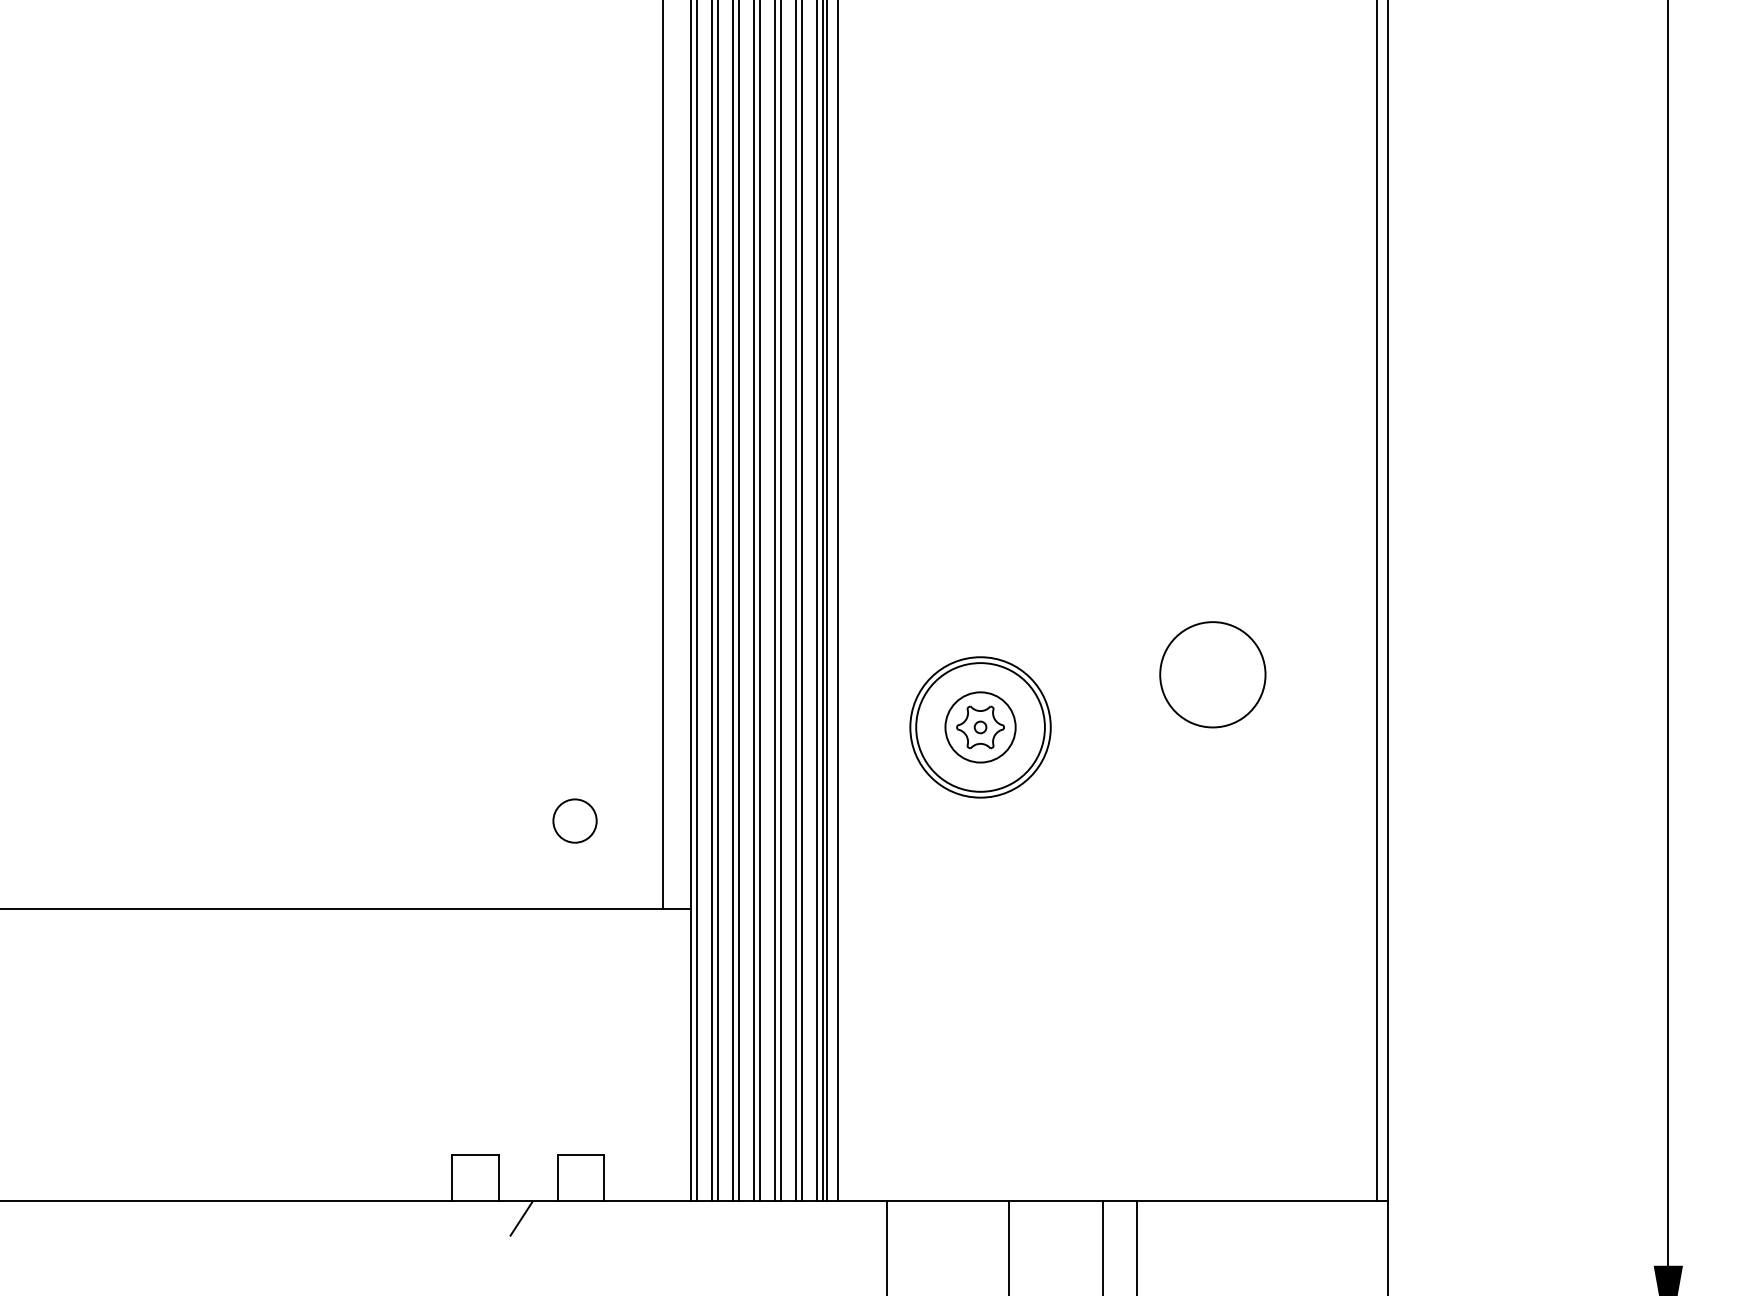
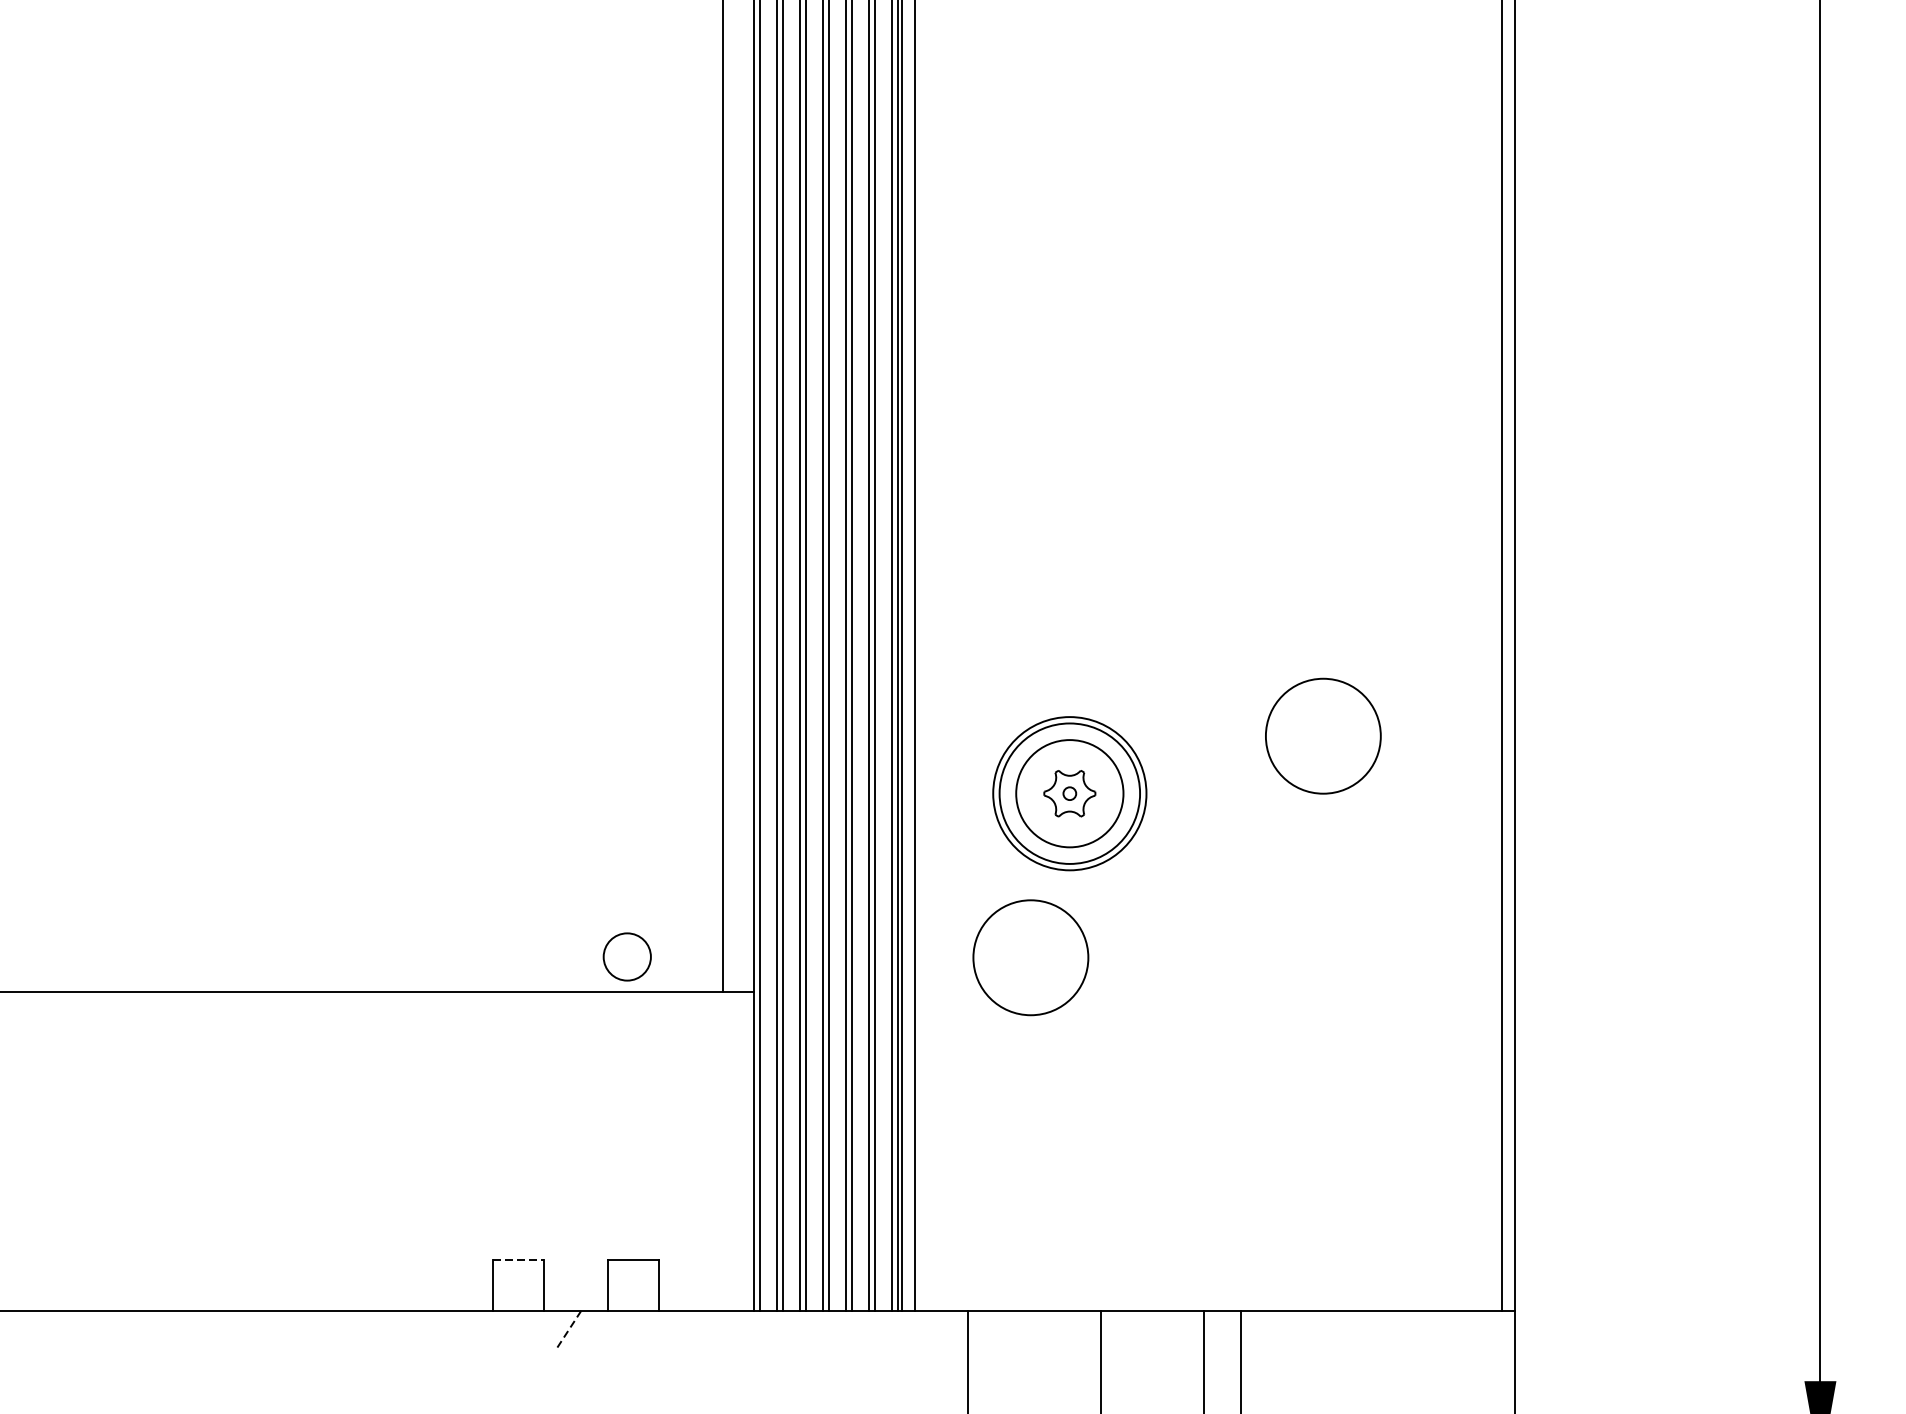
circle: (980, 727) -> (1069, 793), size x1.4
circle: (574, 820) -> (626, 956), moved
circle: (944, 877) -> (1030, 957), added
line: (476, 1154) -> (519, 1259), solid -> dashed
line: (521, 1218) -> (568, 1329), solid -> dashed

